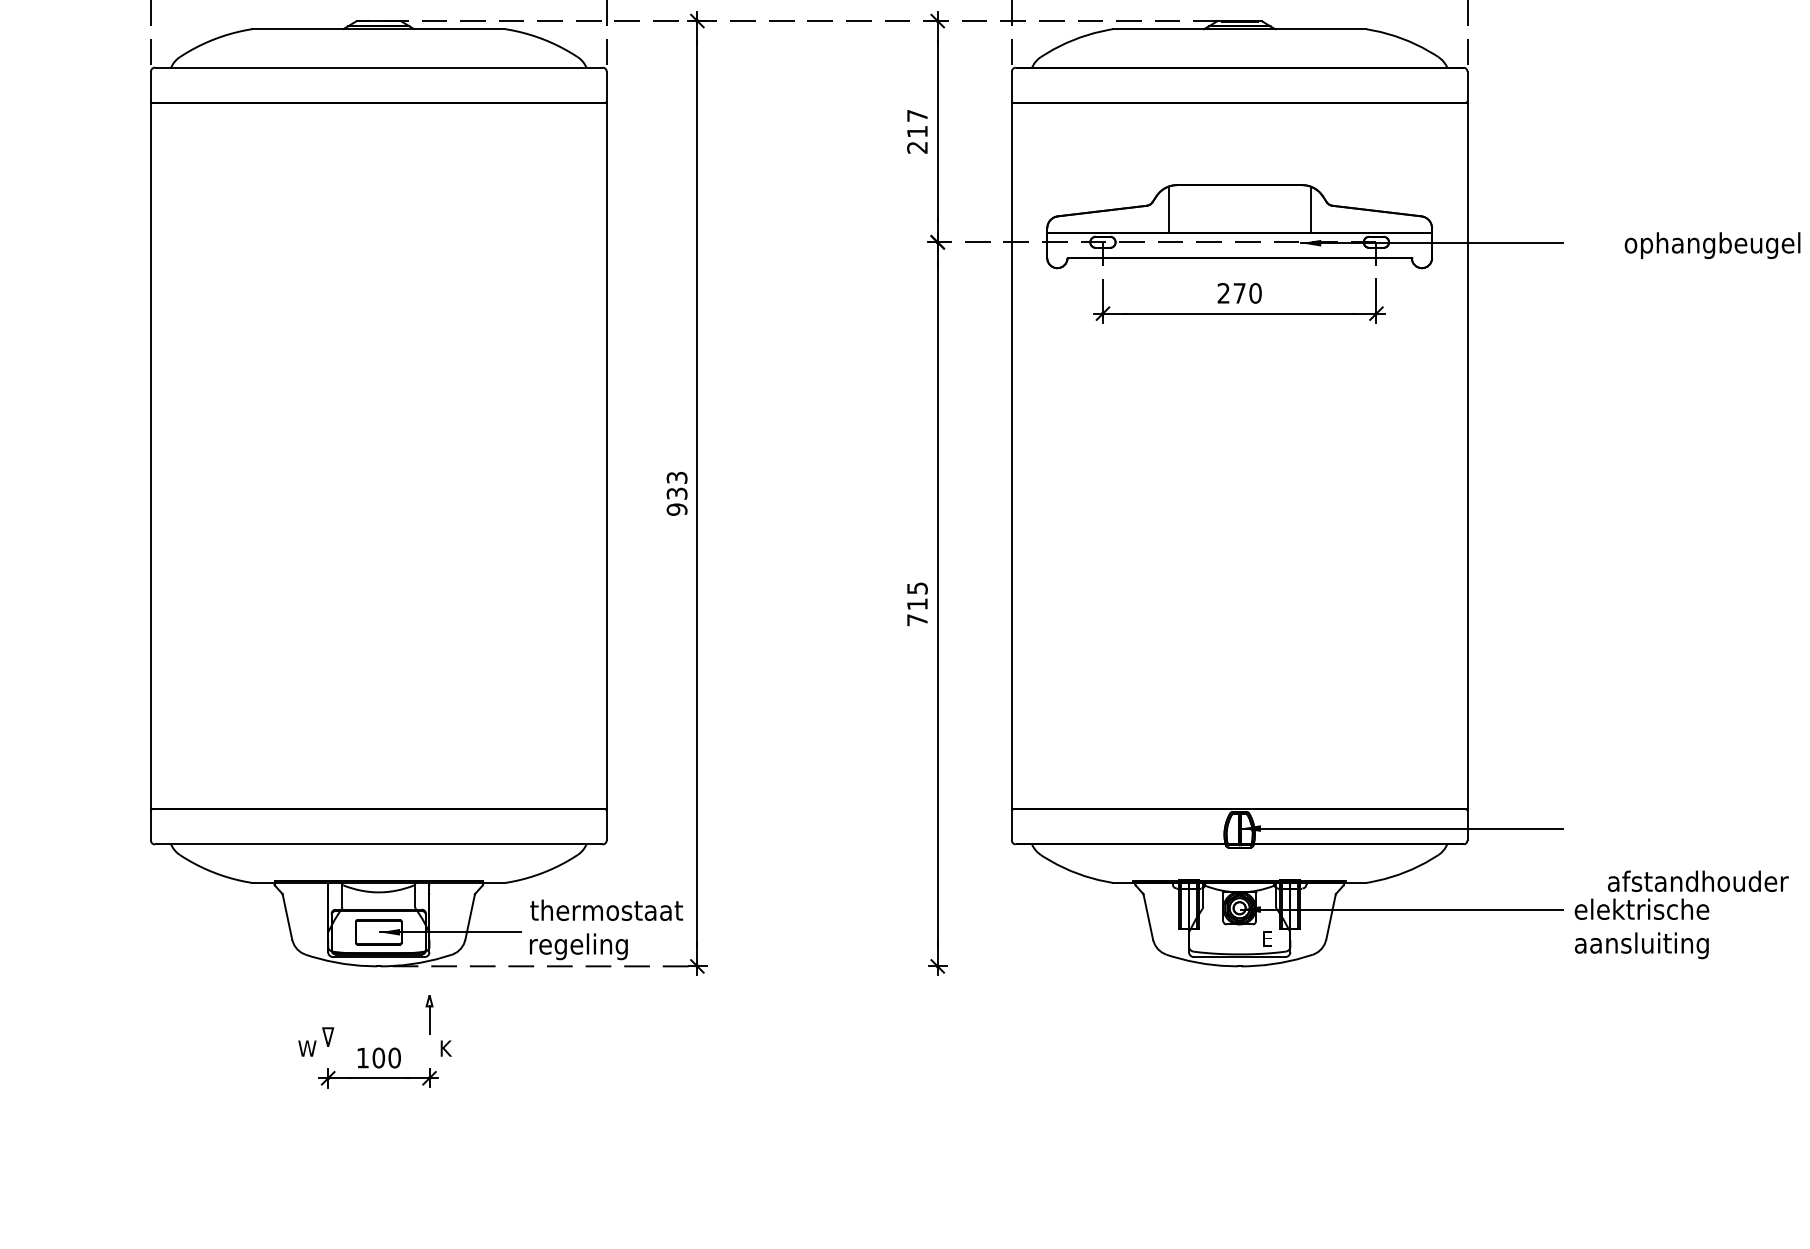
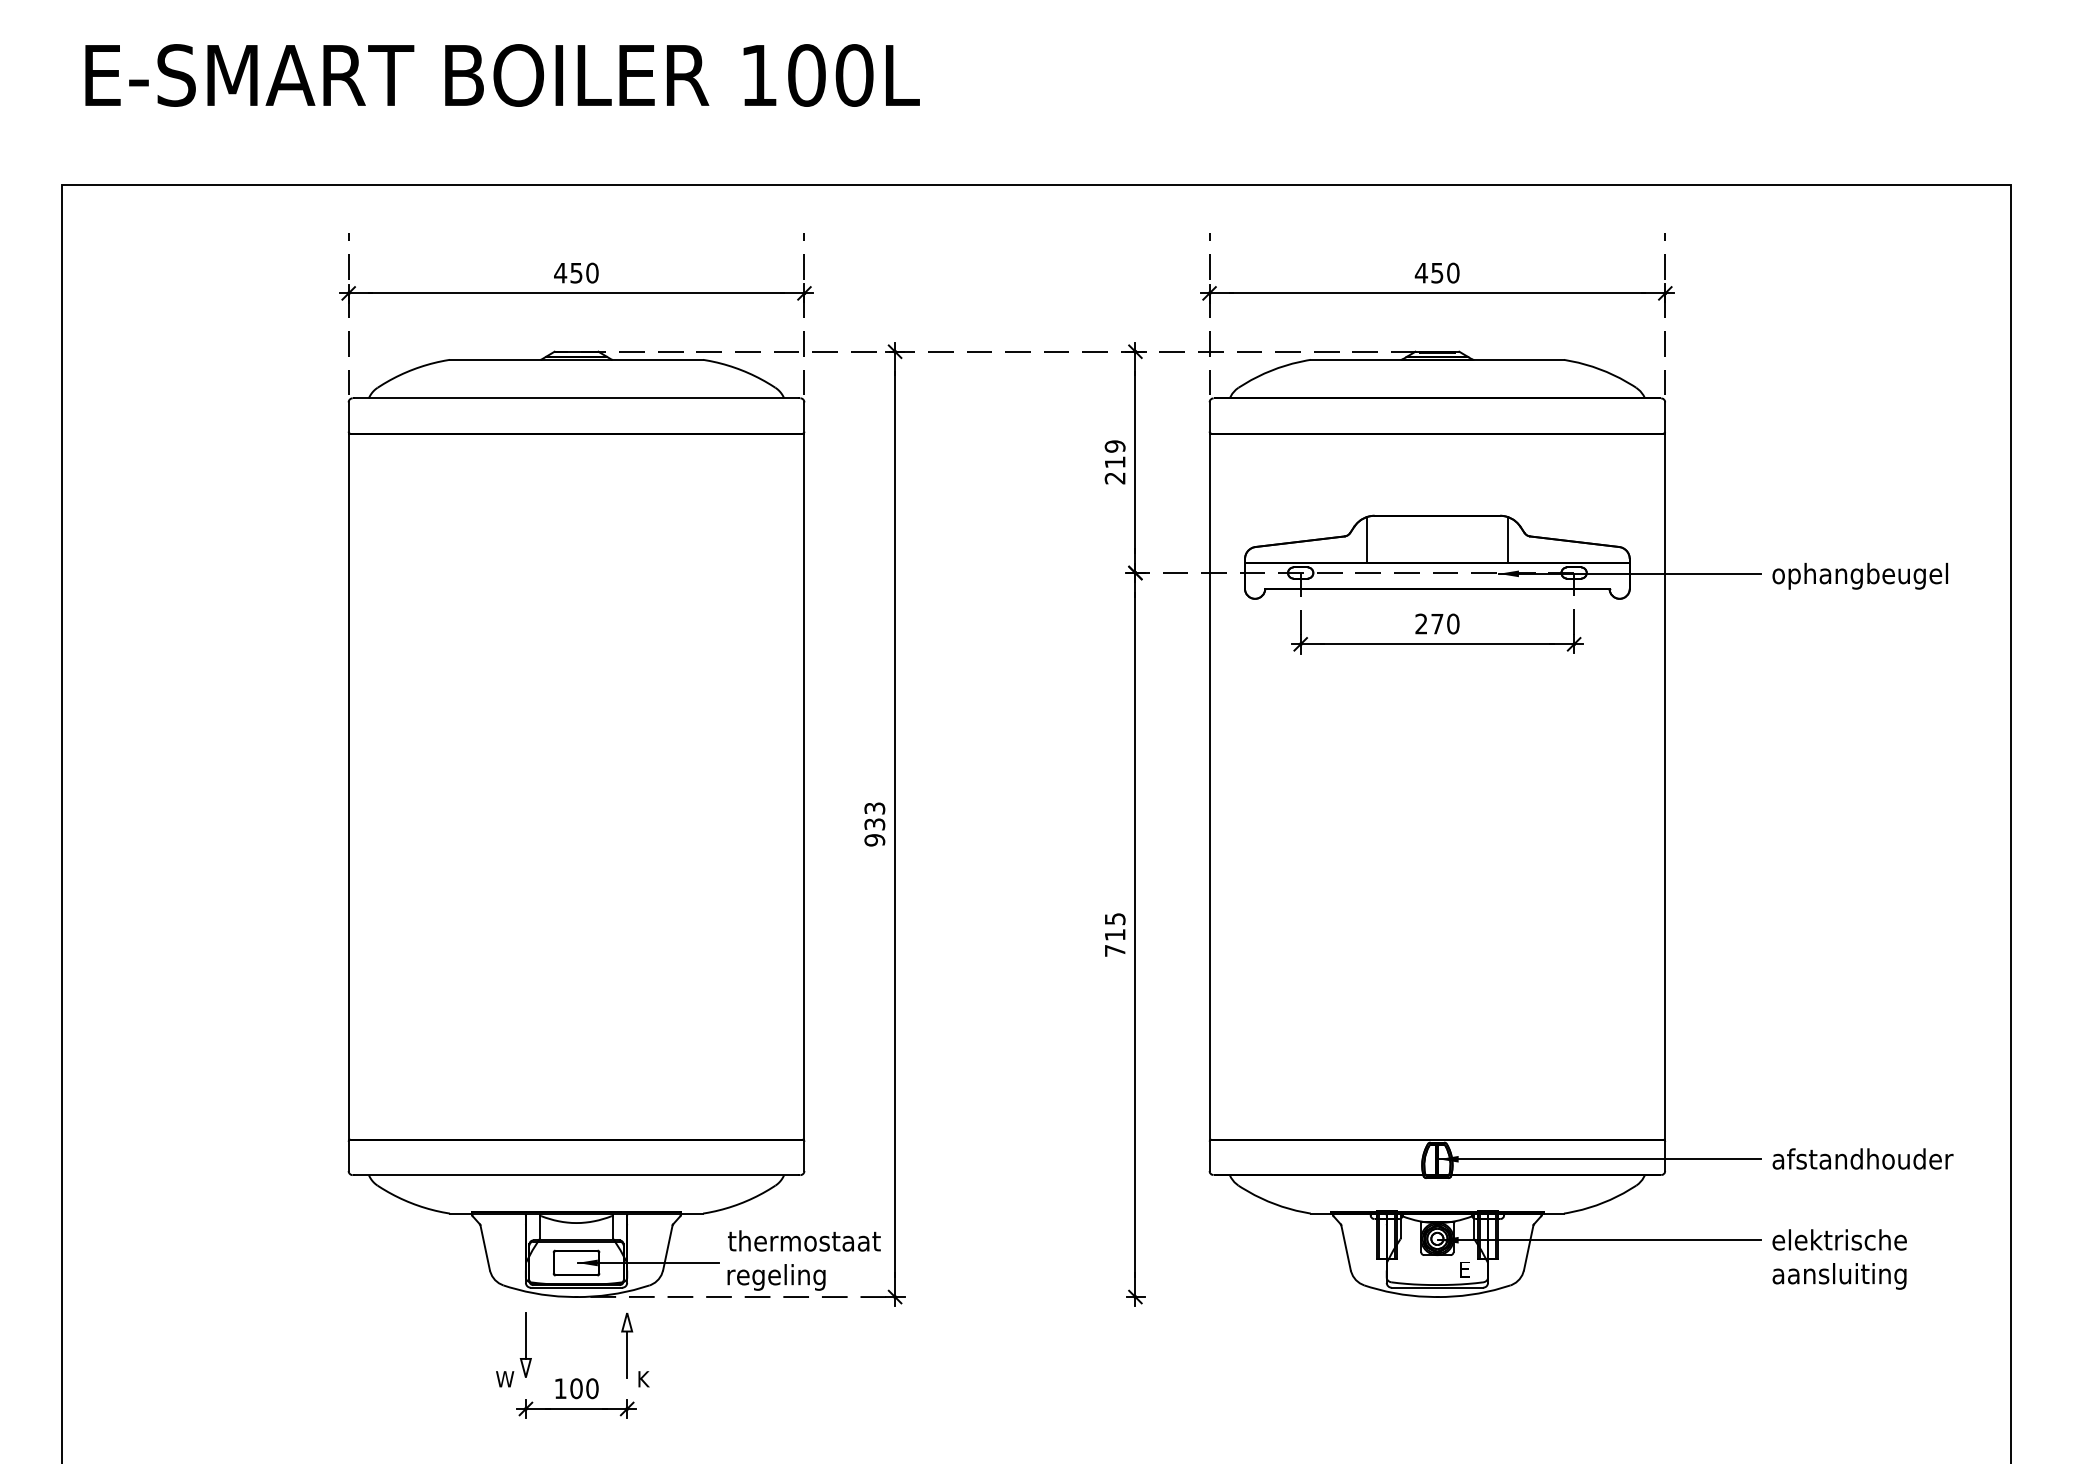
text: (916, 115) -> (1114, 446), 217 -> 219
text: (1711, 245) -> (1859, 576), moved
text: (1697, 880) -> (1862, 1158), moved
line: (327, 1004) -> (525, 1335), added
part: (429, 1014) -> (627, 1345), size x1.67

